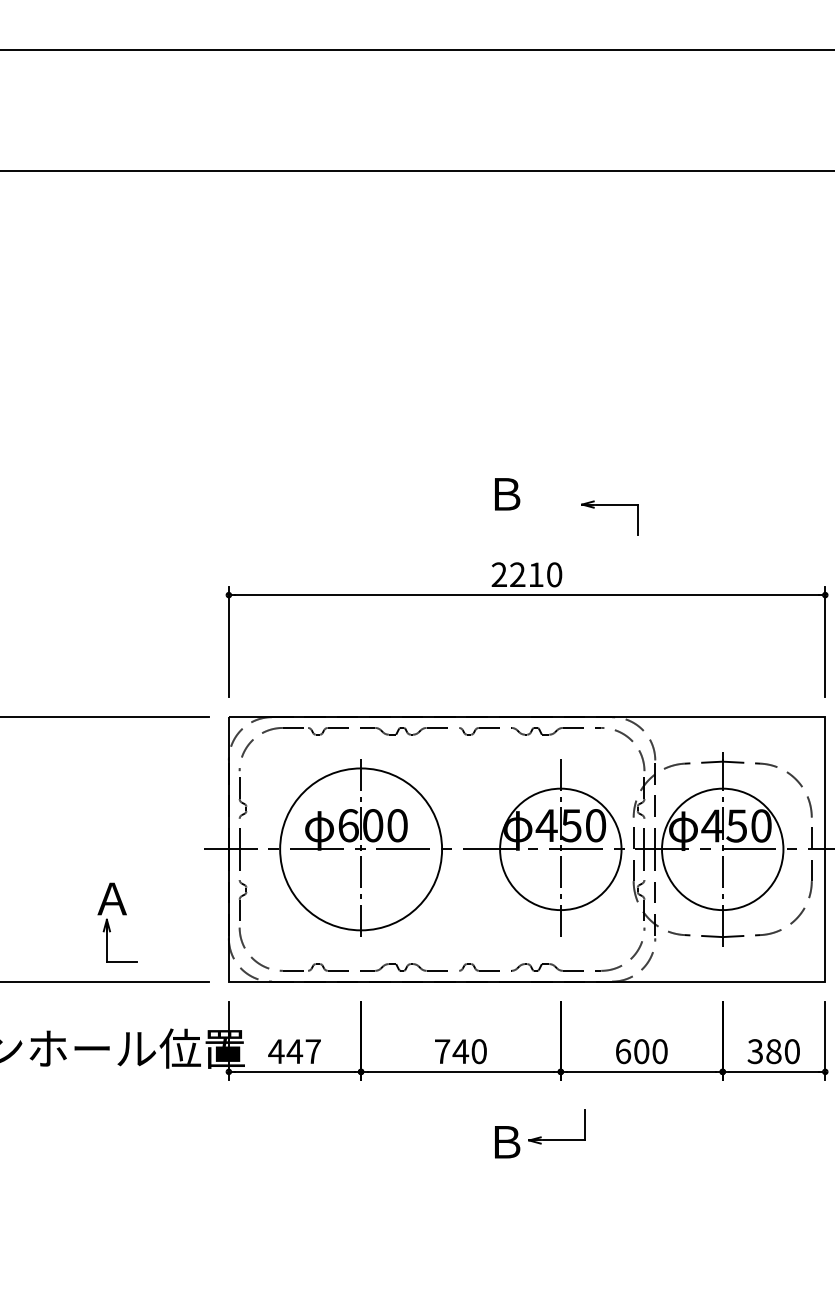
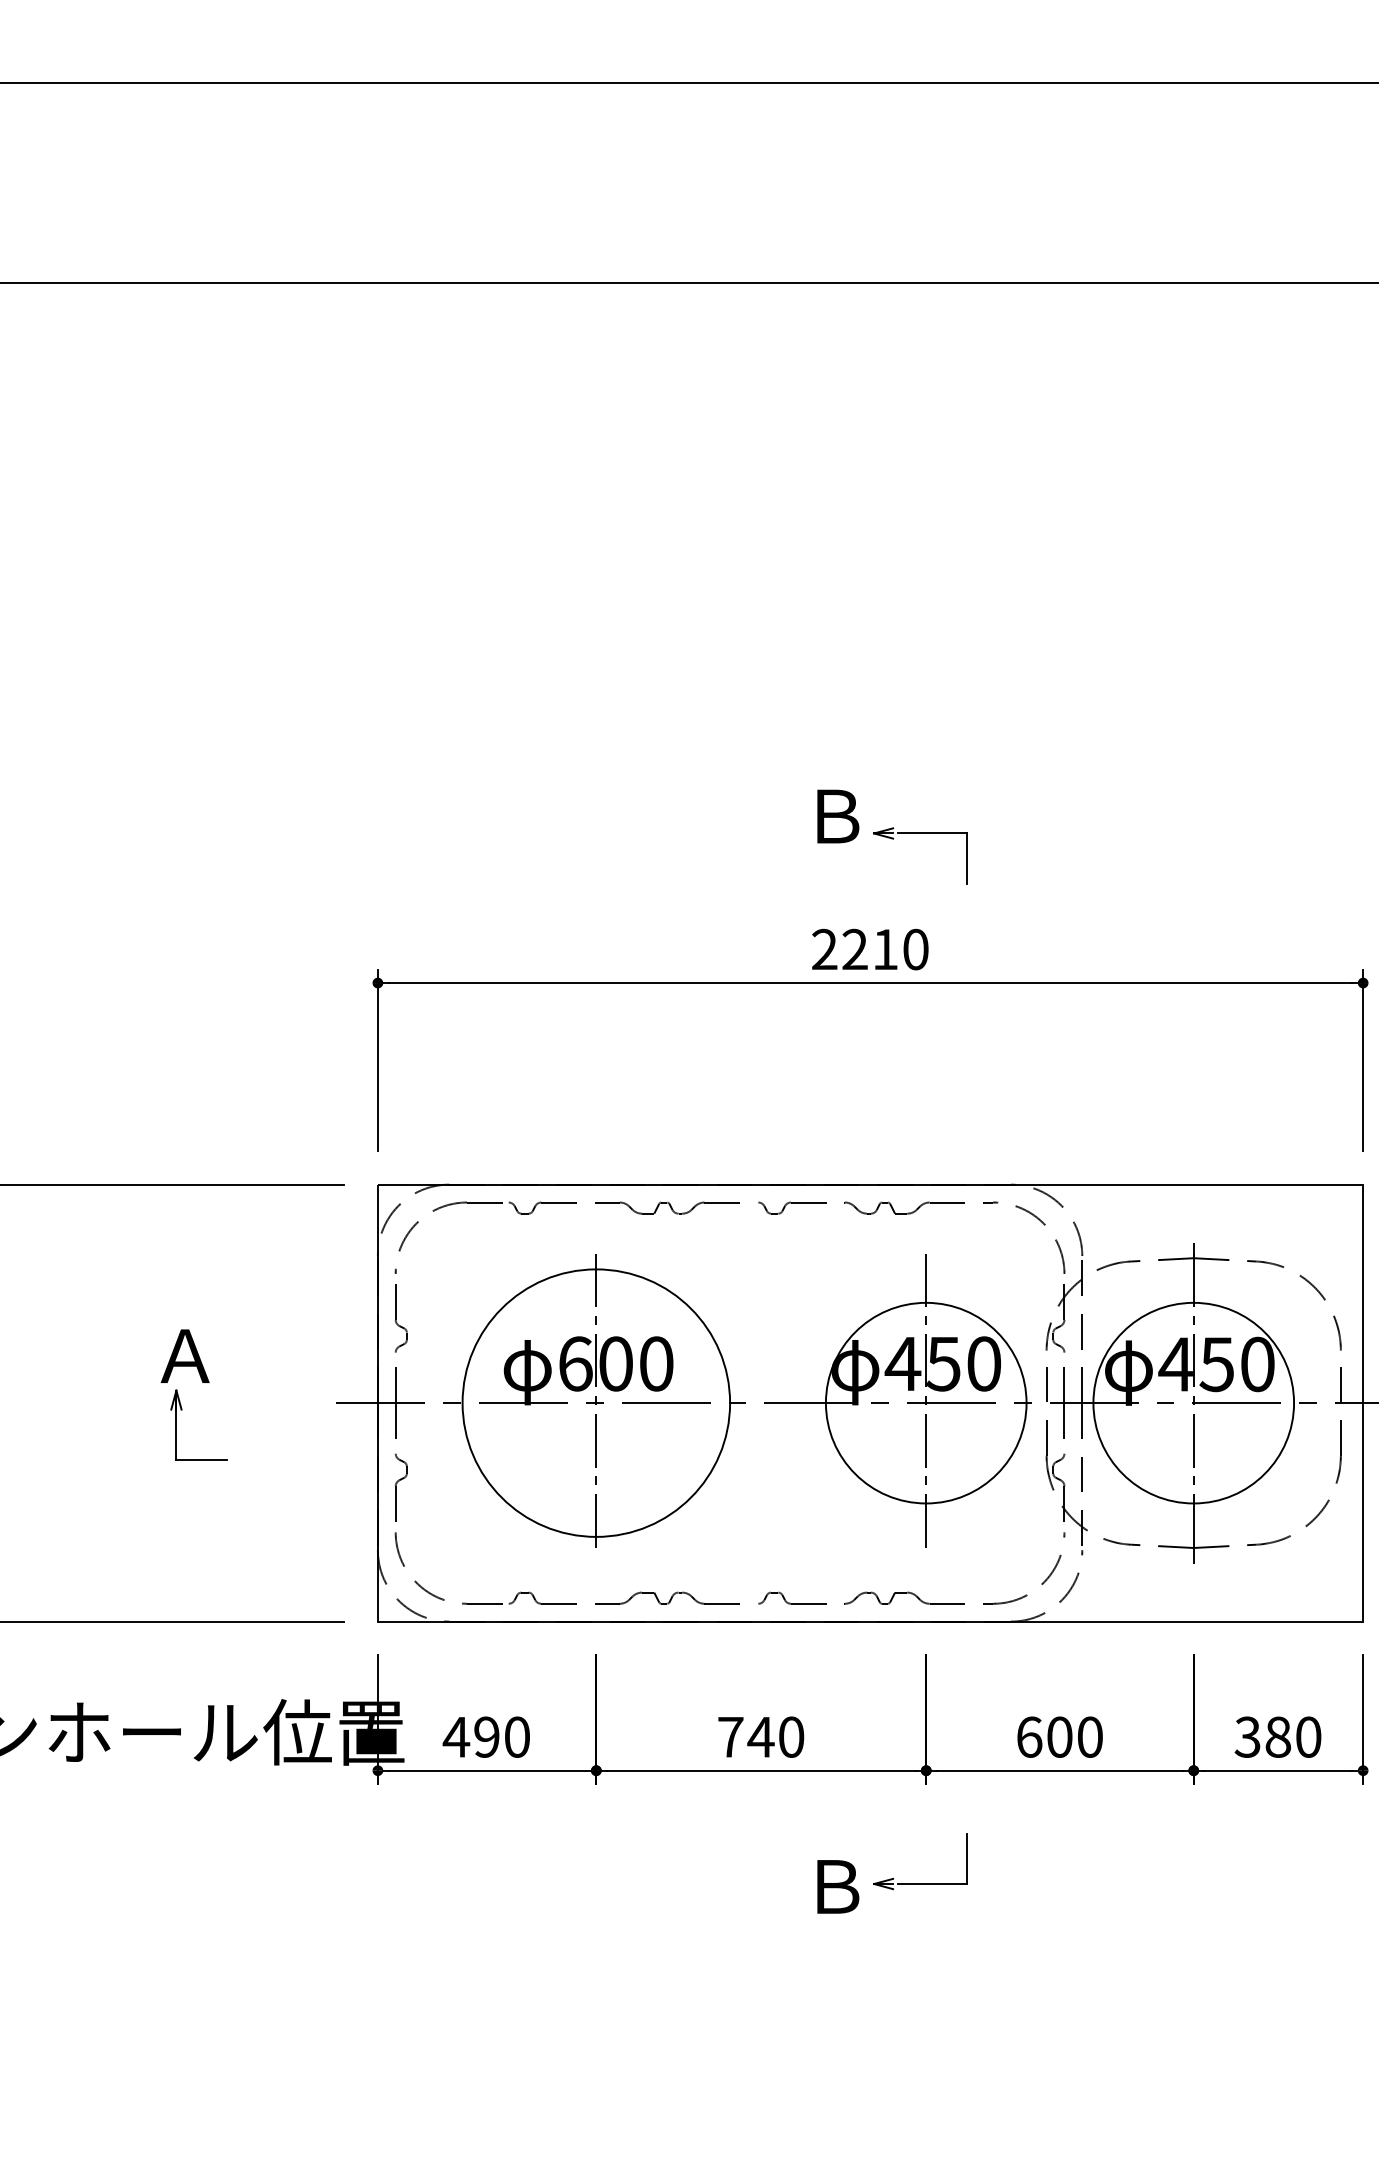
part: (609, 505) -> (919, 835), moved
part: (109, 924) -> (180, 1398), moved
text: (303, 1051) -> (501, 1737), 447 -> 490

